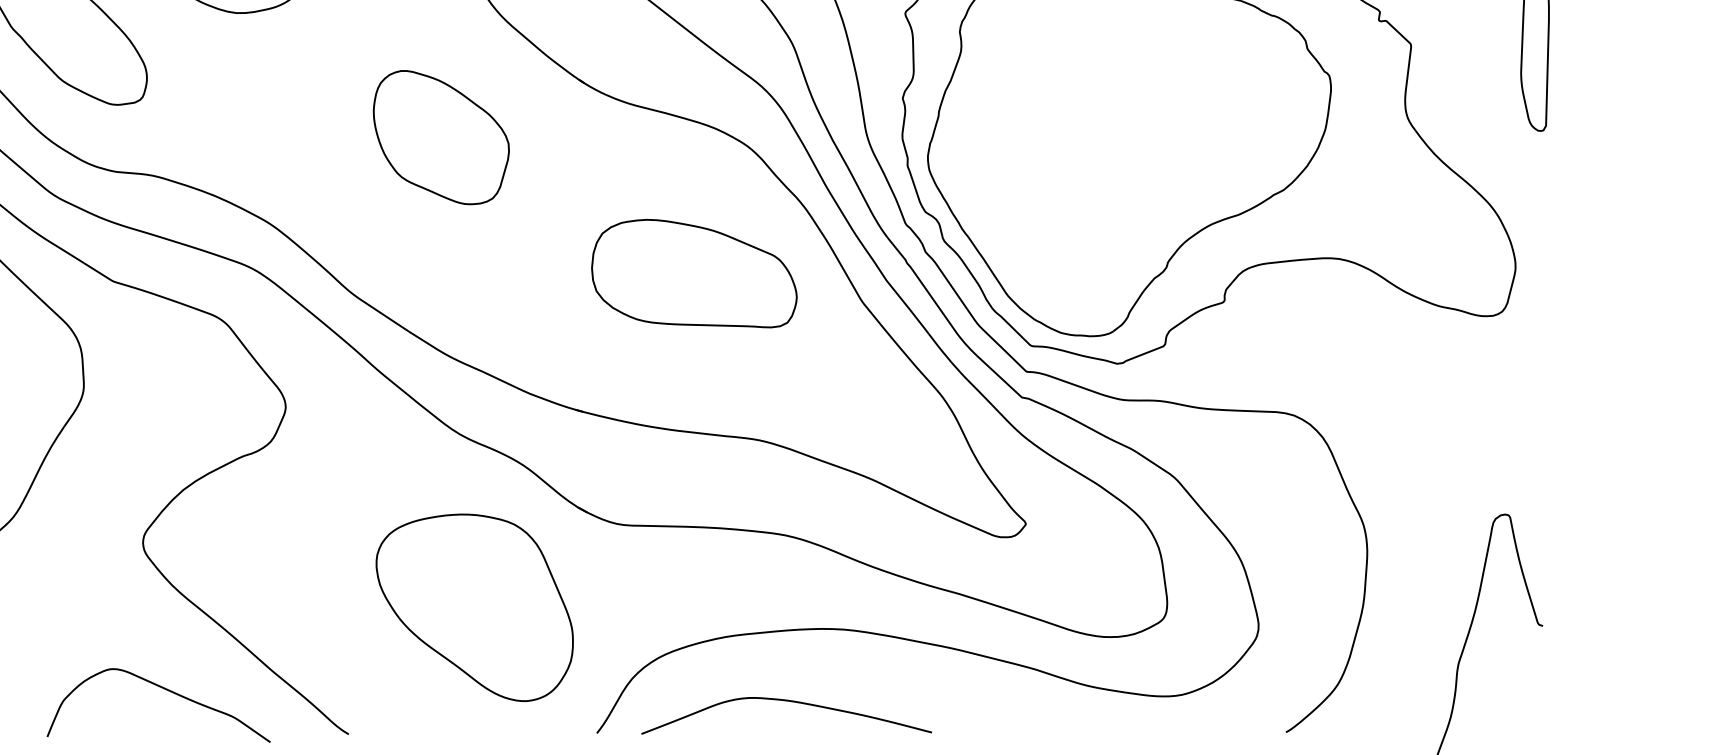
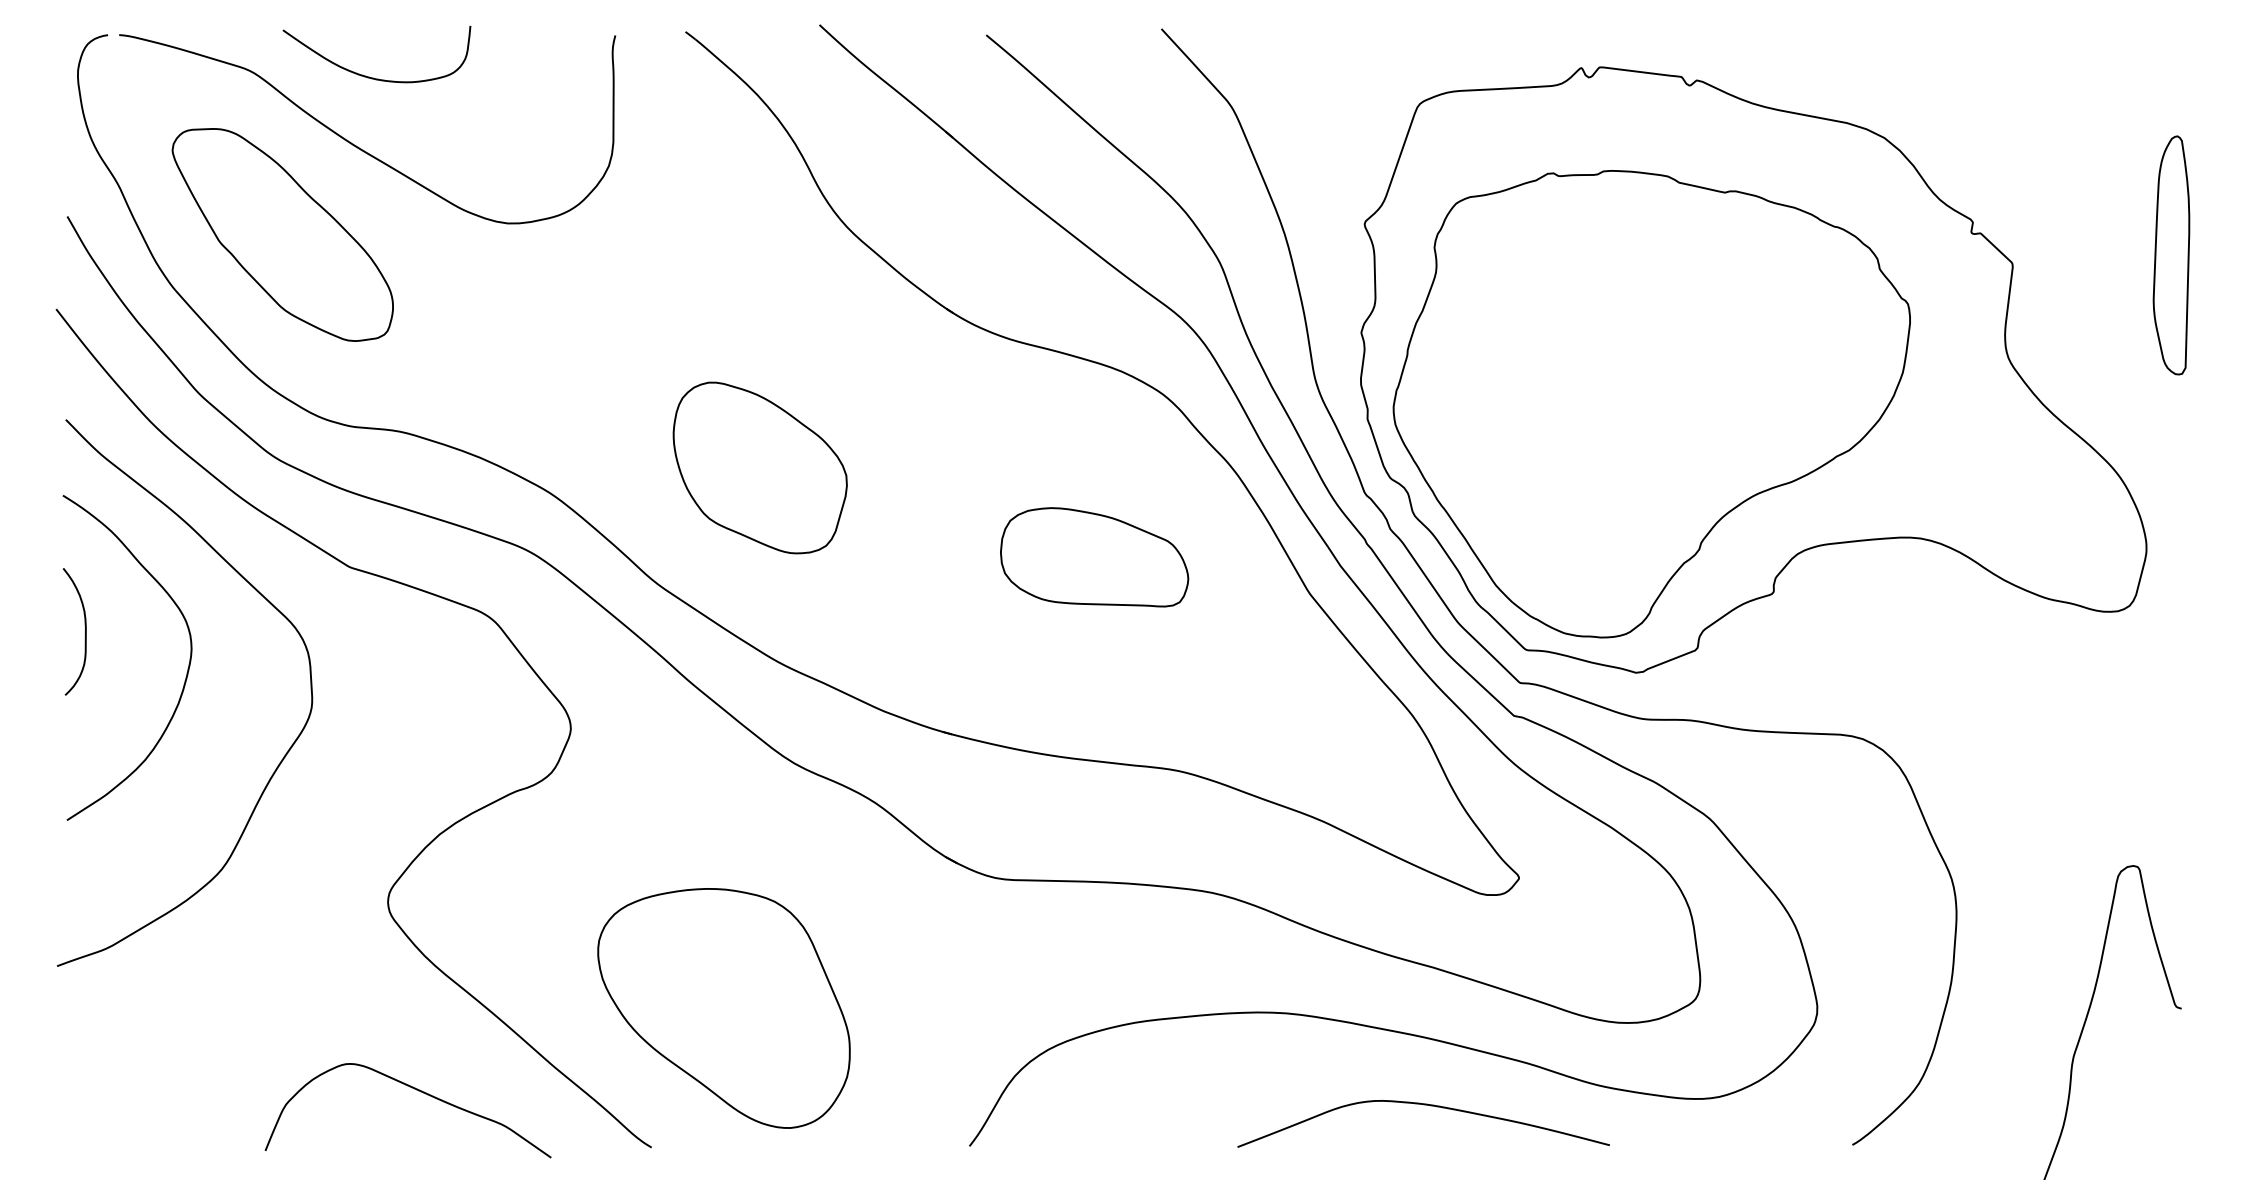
part: (440, 137) -> (759, 467), moved
part: (694, 273) -> (1094, 557), size x0.71
part: (474, 607) -> (723, 1008), moved
curve: (786, 701) -> (1423, 1105), moved

